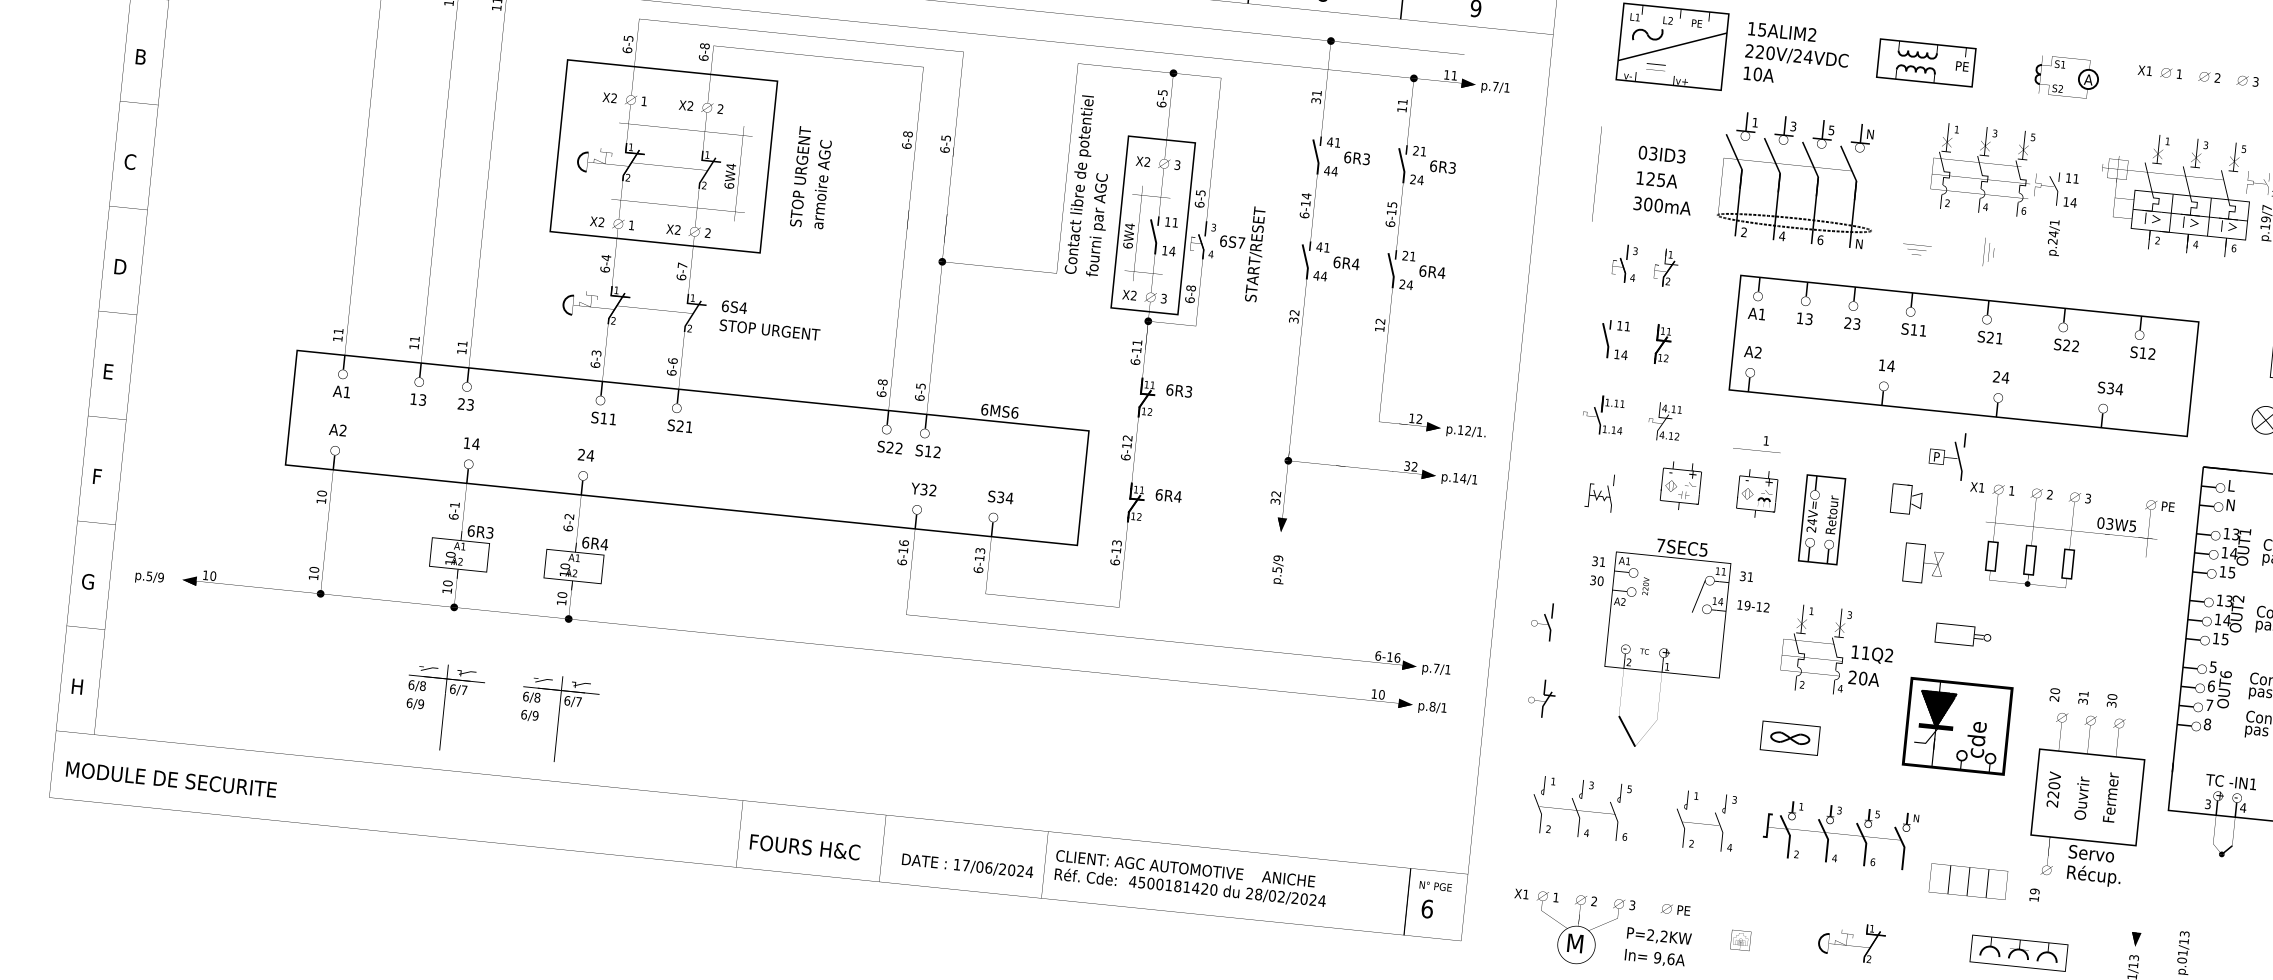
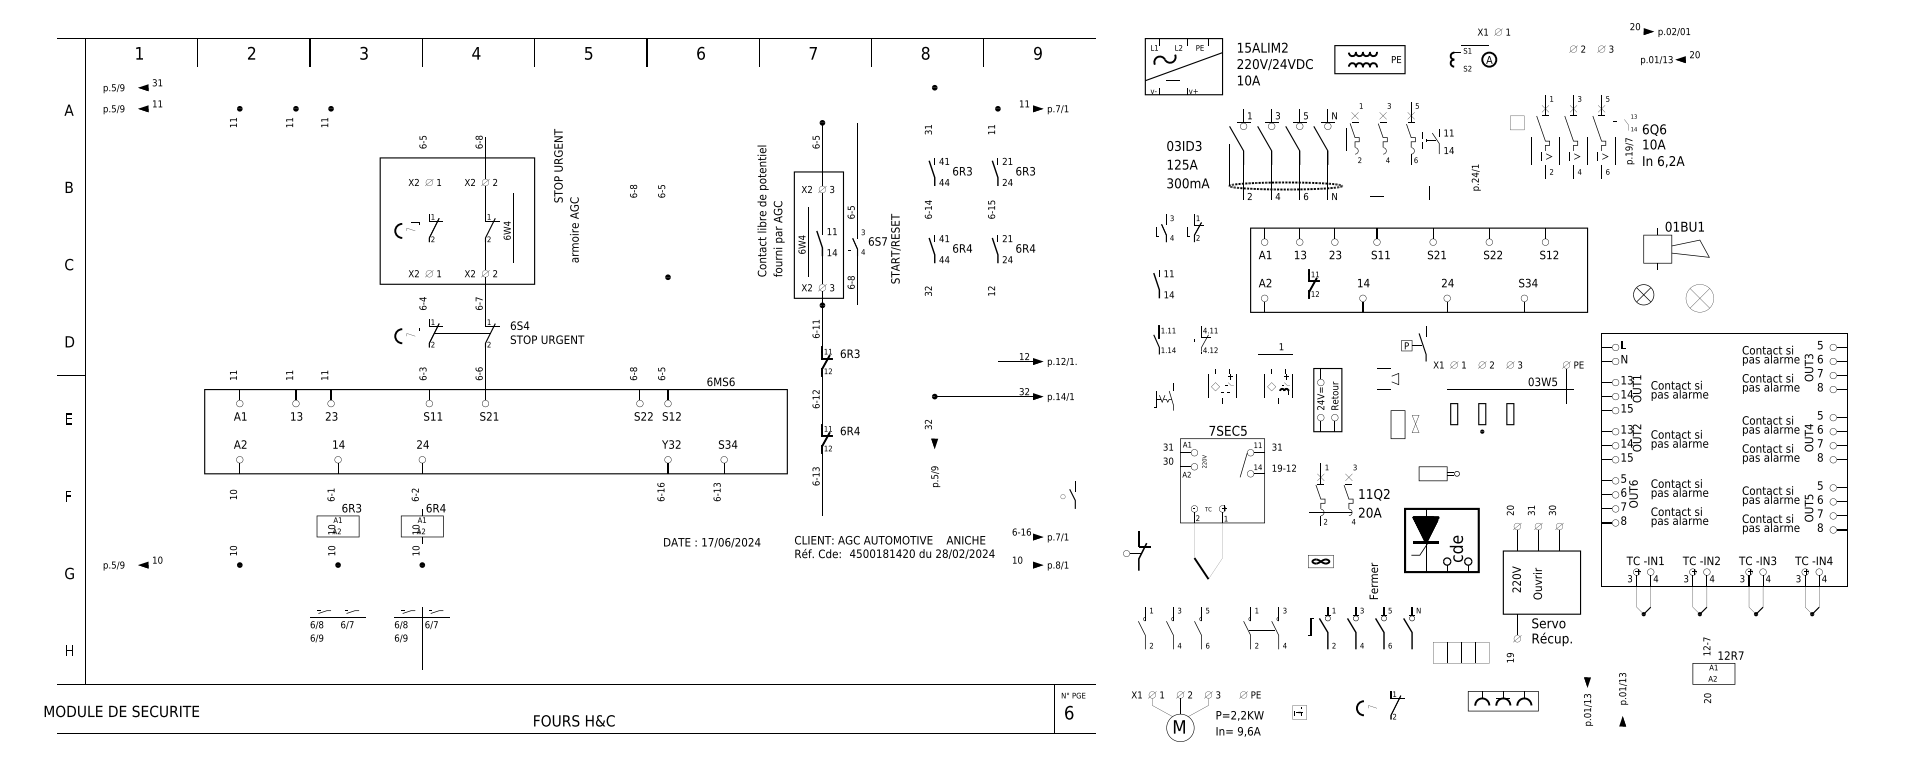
text: (2160, 71) -> (1494, 31), moved
text: (2005, 172) -> (1399, 133), moved
text: (800, 176) -> (558, 165), moved
part: (1662, 343) -> (1313, 283), moved
part: (1540, 620) -> (1067, 494), moved
part: (1541, 697) -> (1136, 550), size x1.4
part: (1789, 738) -> (1320, 561), size x0.6
text: (170, 779) -> (121, 711), moved
text: (2110, 796) -> (1373, 580), moved
text: (805, 846) -> (574, 720), moved
text: (968, 866) -> (712, 542), moved
text: (1190, 879) -> (894, 547), moved

